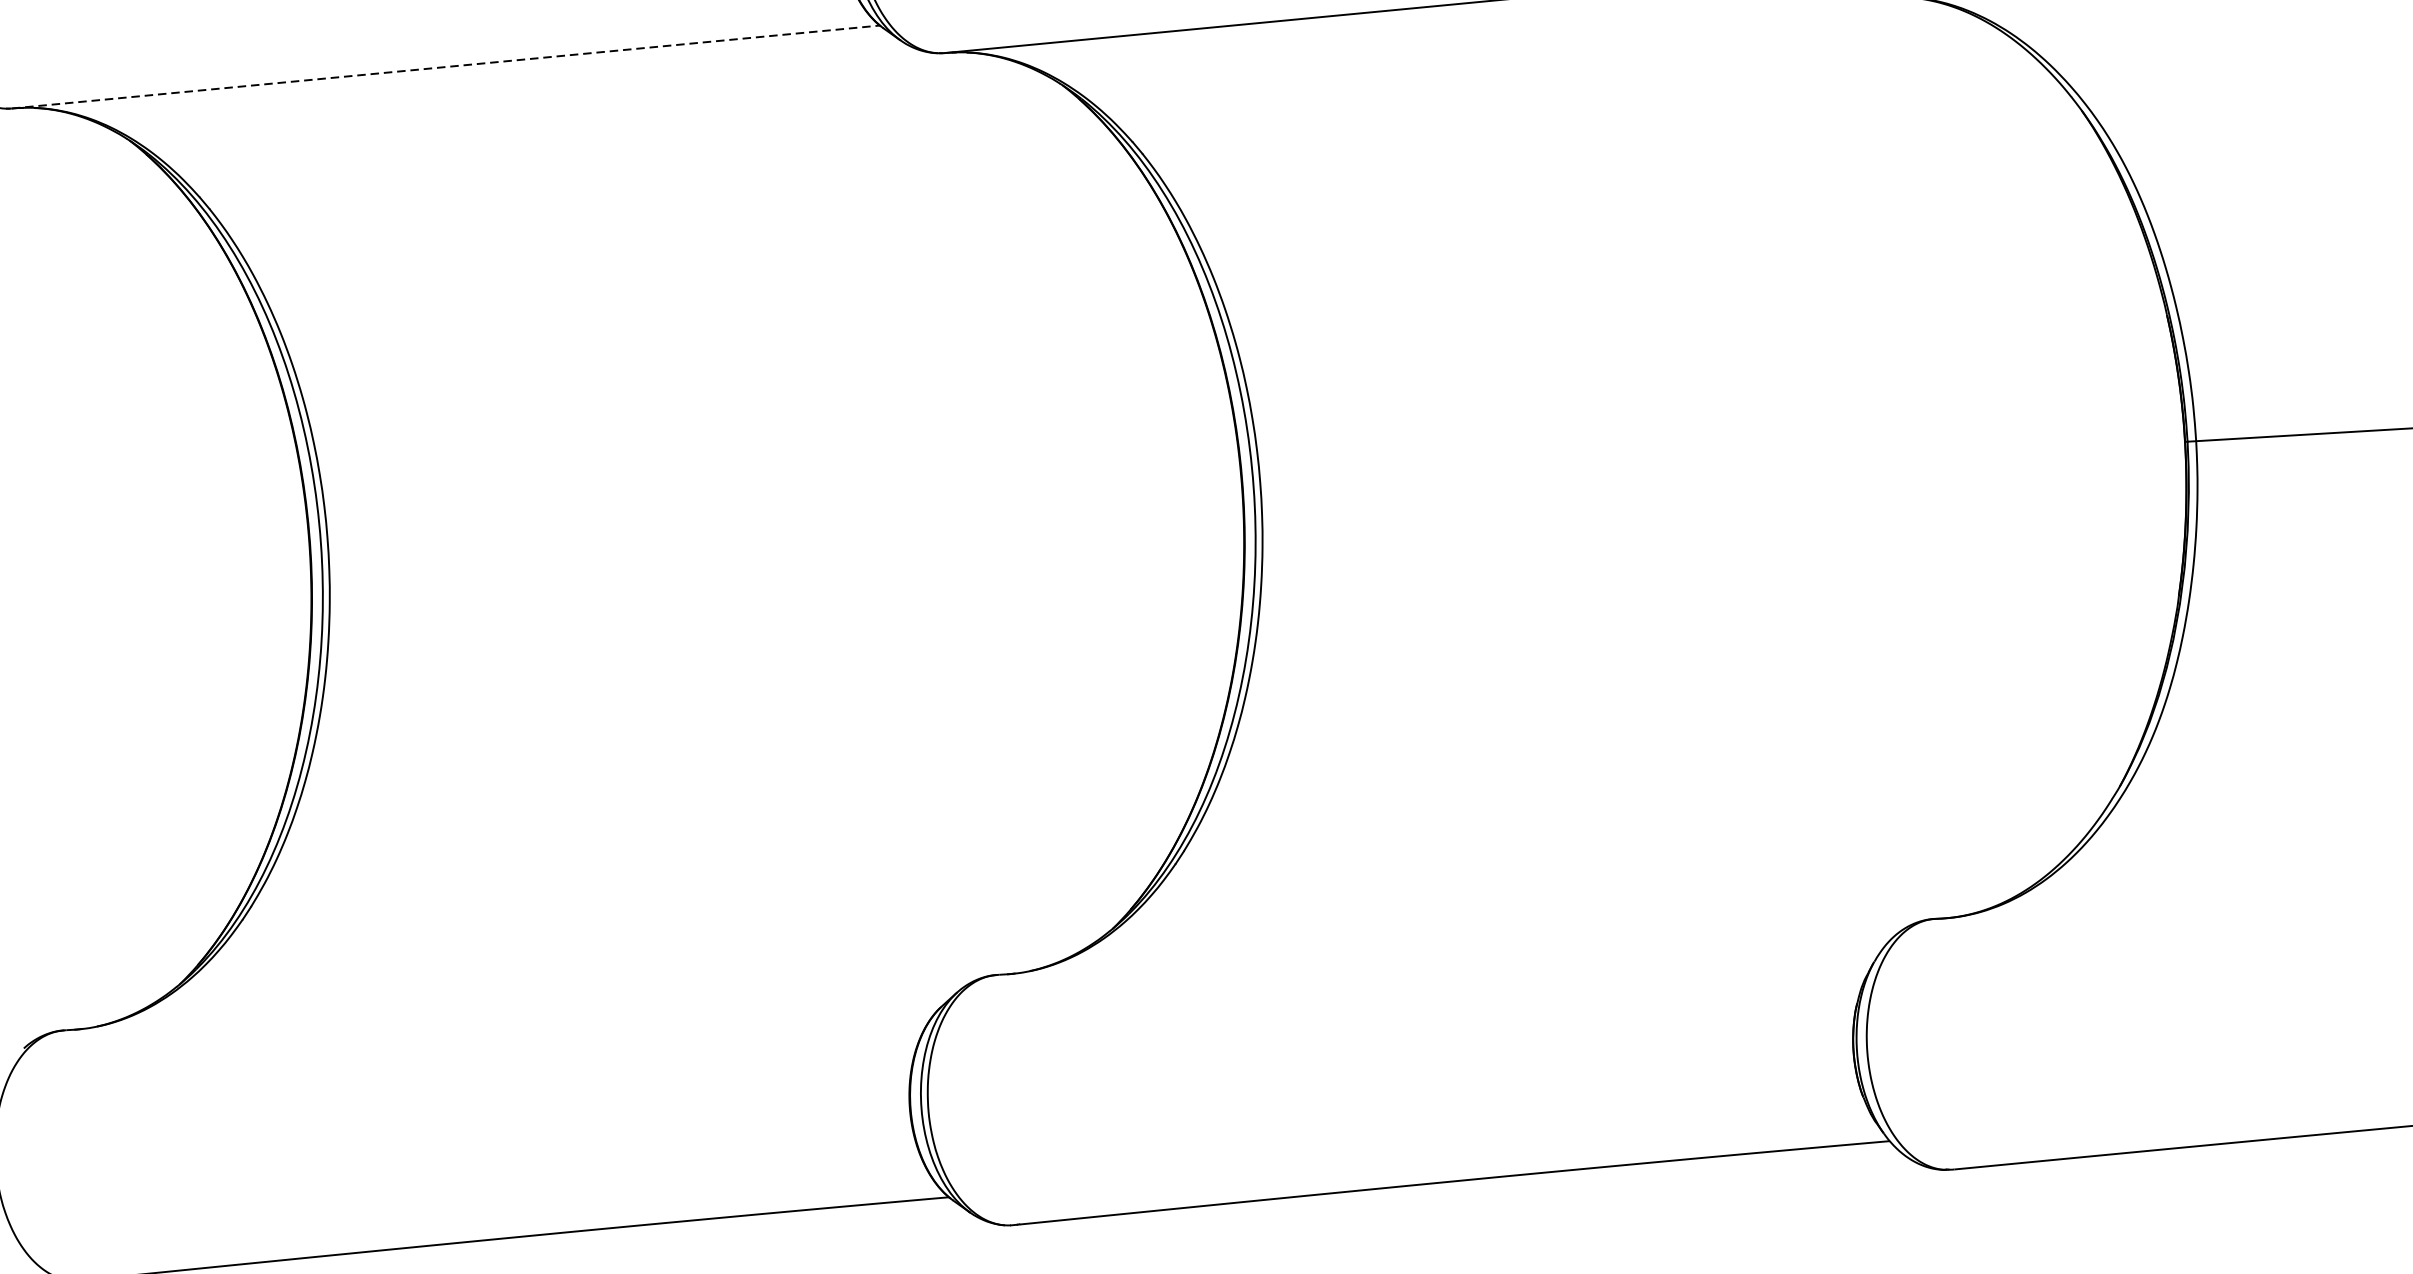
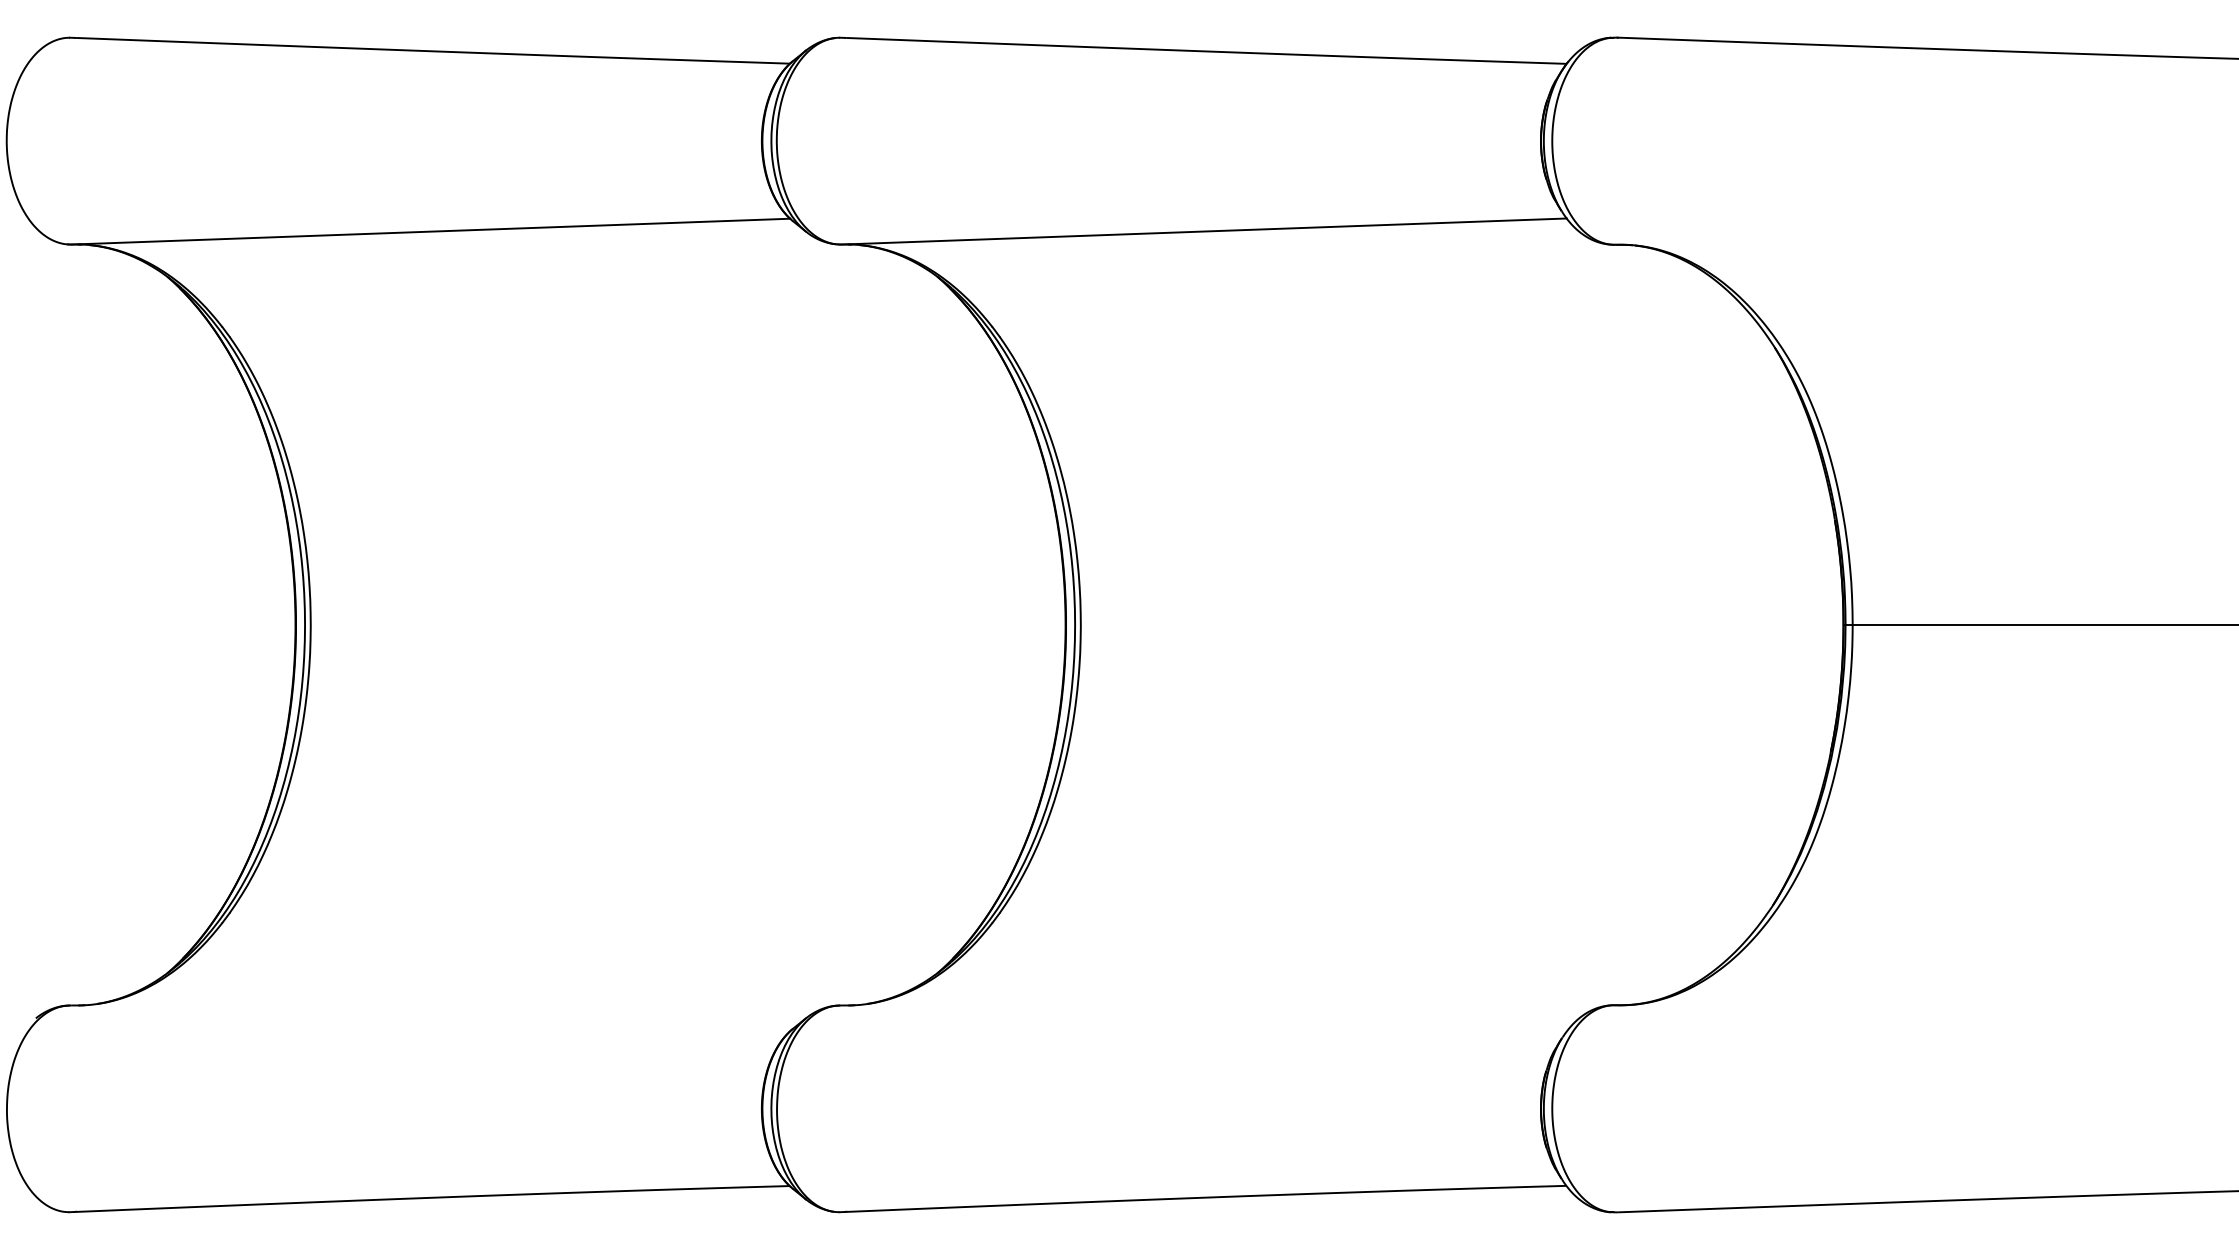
line: (446, 66) -> (431, 231), dashed -> solid

